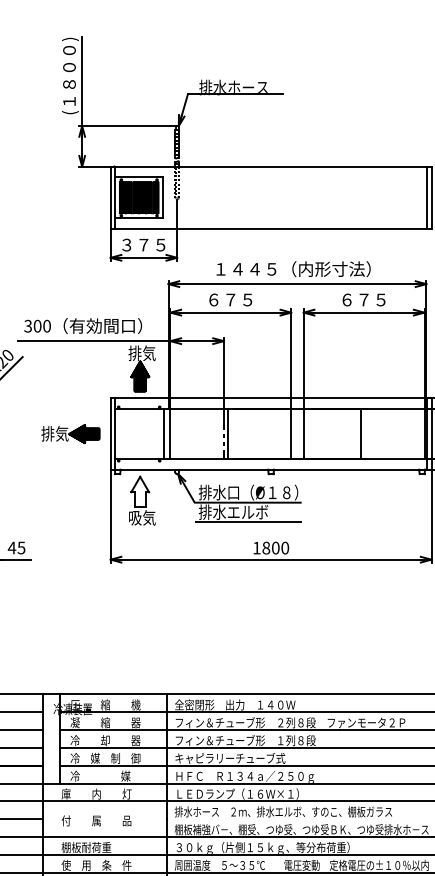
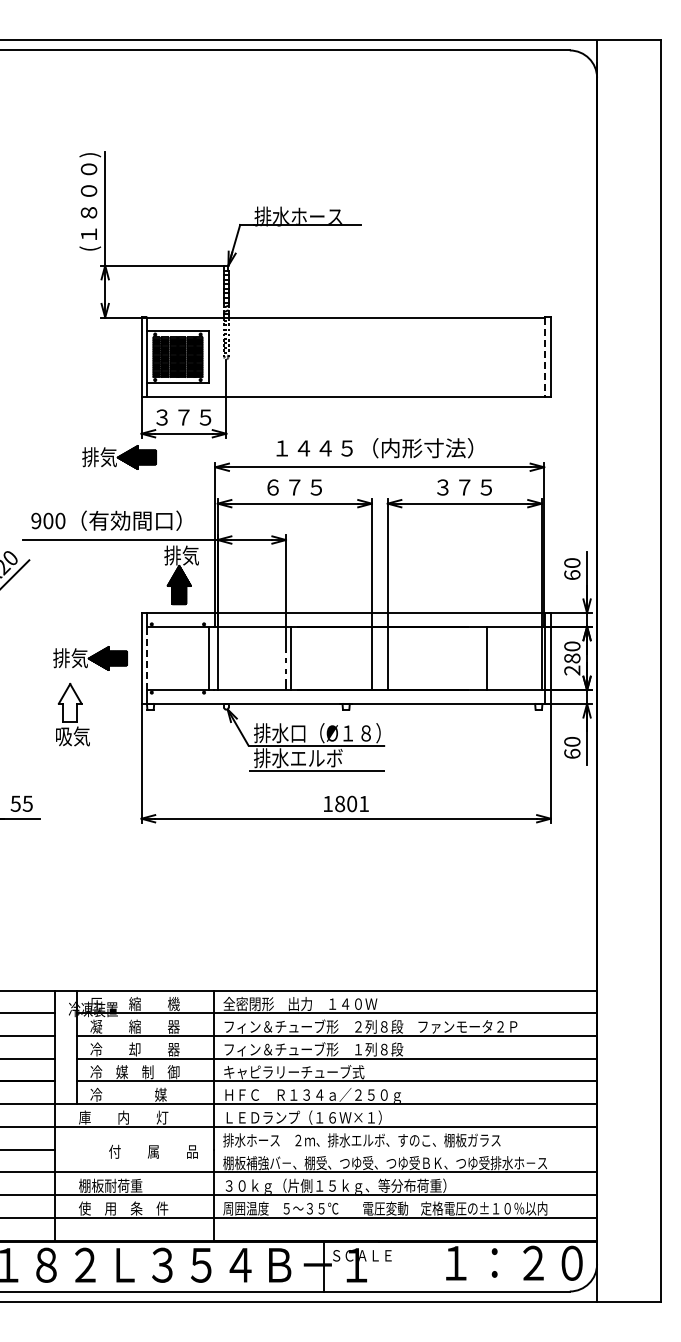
line: (427, 198) -> (545, 357), solid -> dashed
part: (93, 276) -> (119, 457), added
text: (346, 299) -> (442, 487), ６７５ -> ３７５
text: (28, 326) -> (36, 521), 300 -> 900
line: (115, 434) -> (147, 658), solid -> dashed
line: (361, 434) -> (487, 658), moved
part: (141, 500) -> (72, 714), moved
text: (11, 547) -> (15, 803), 45 -> 55
text: (285, 547) -> (364, 803), 1800 -> 1801
text: (96, 820) -> (153, 1151), moved

